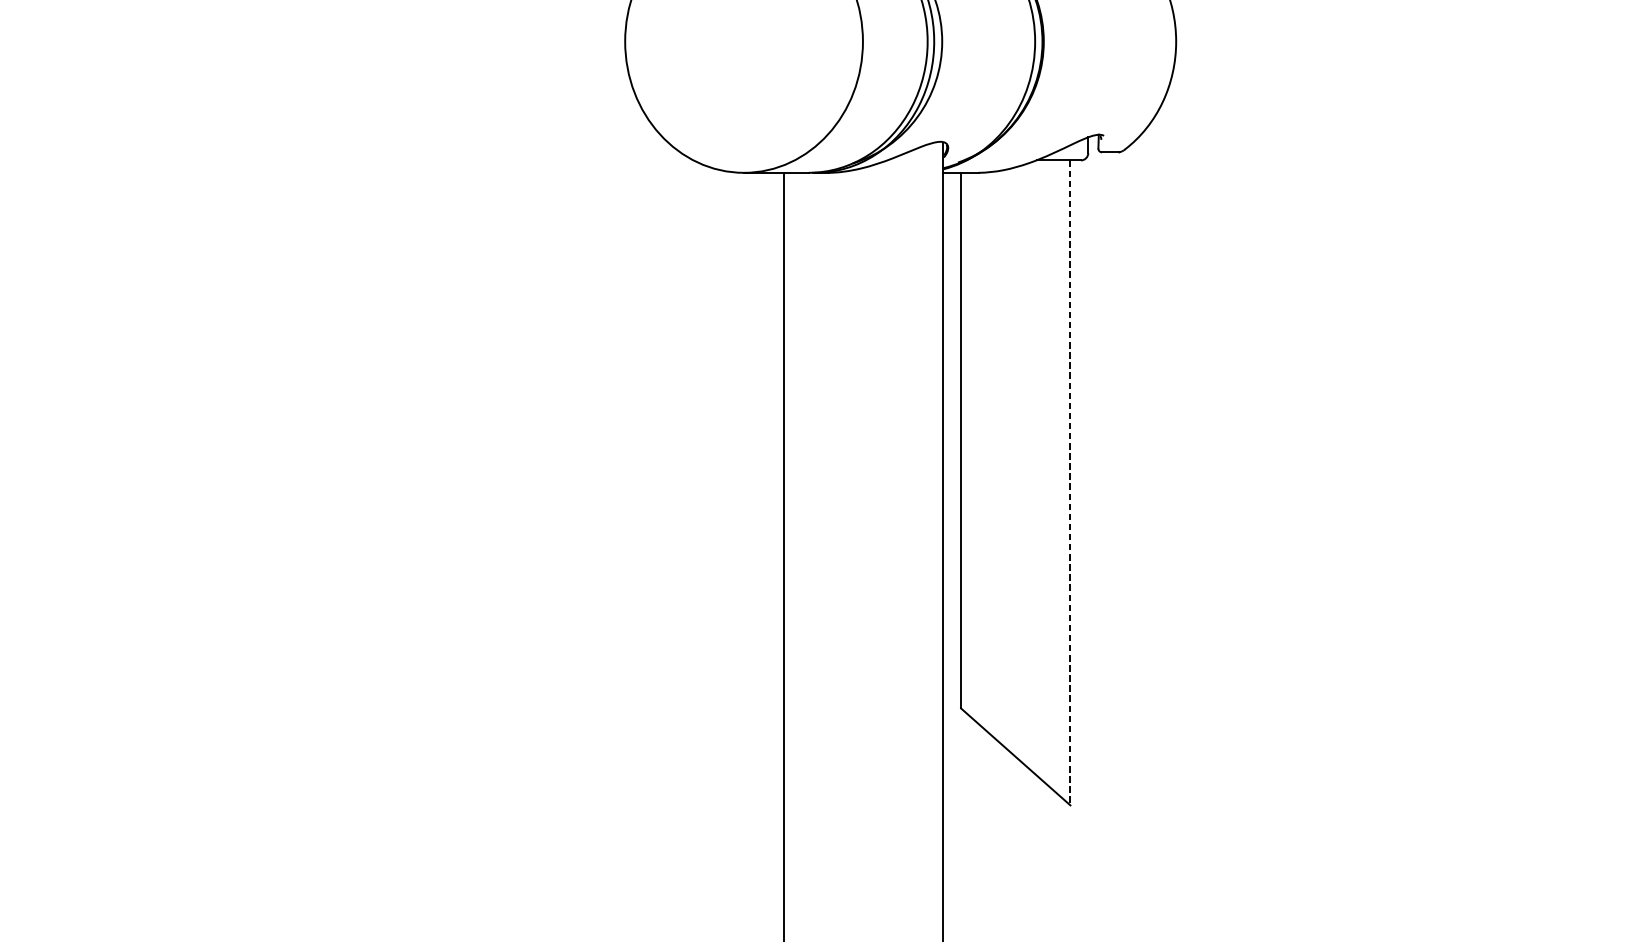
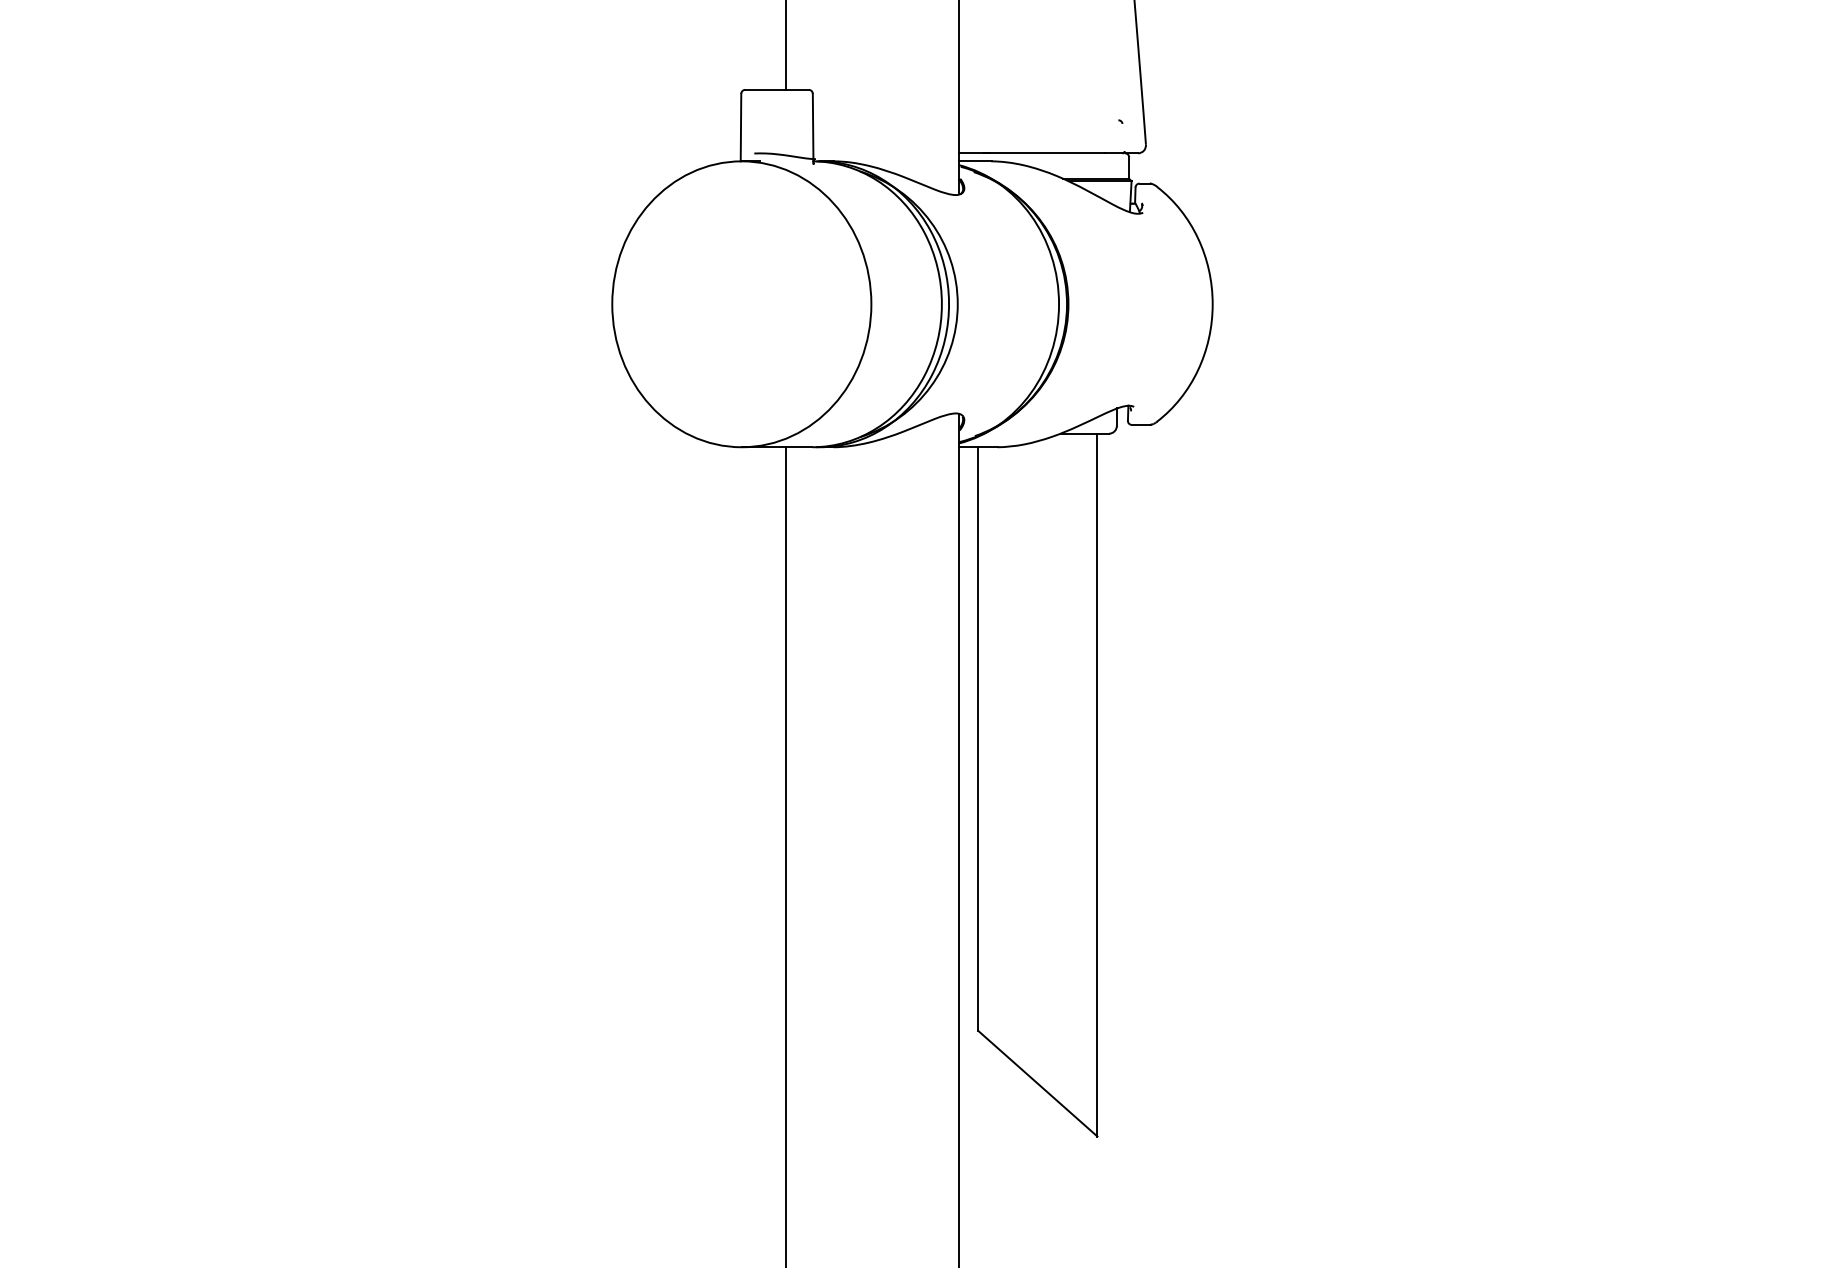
line: (1070, 483) -> (1097, 785), dashed -> solid

